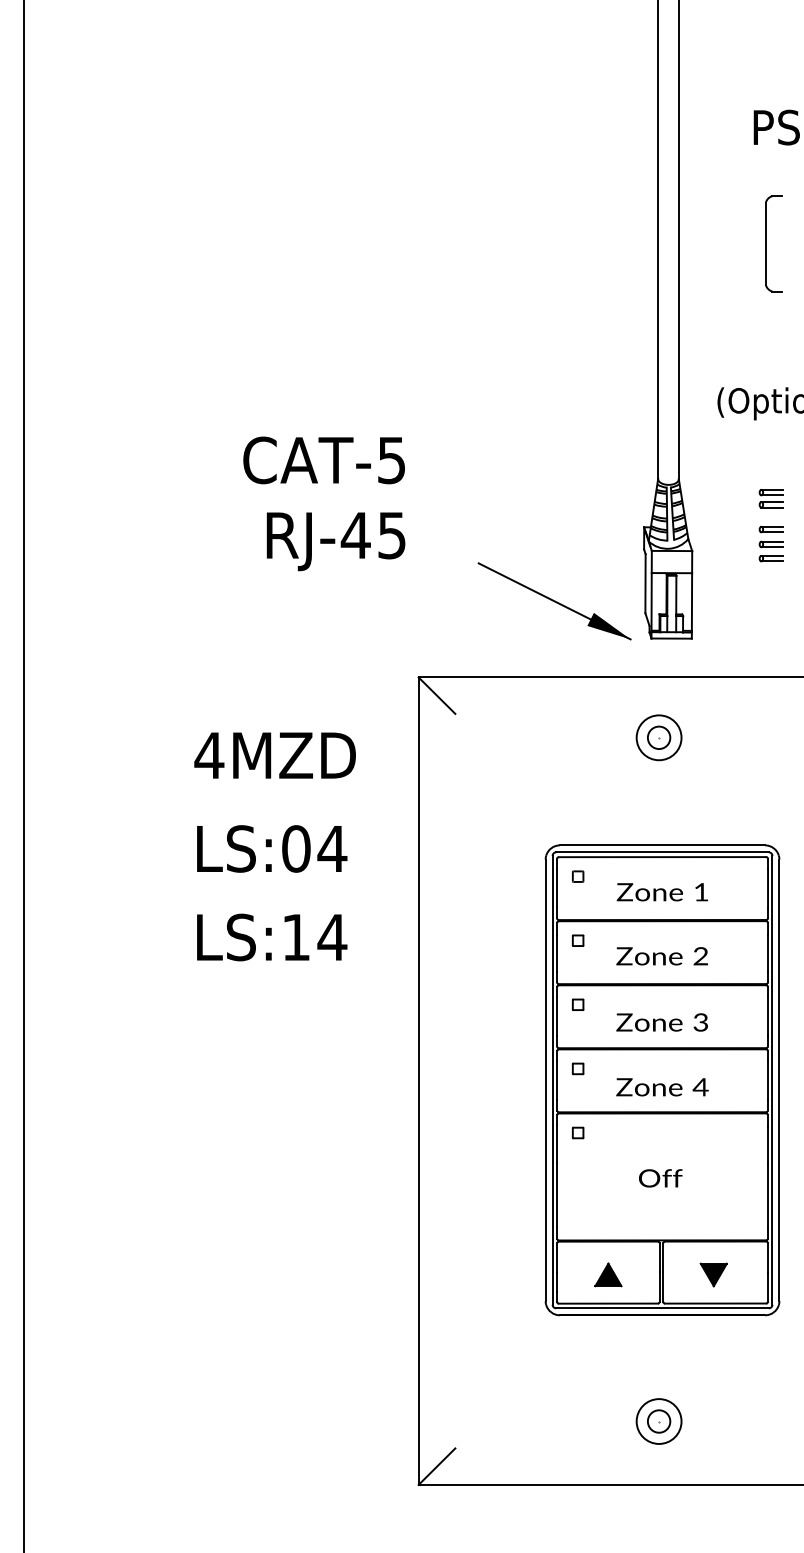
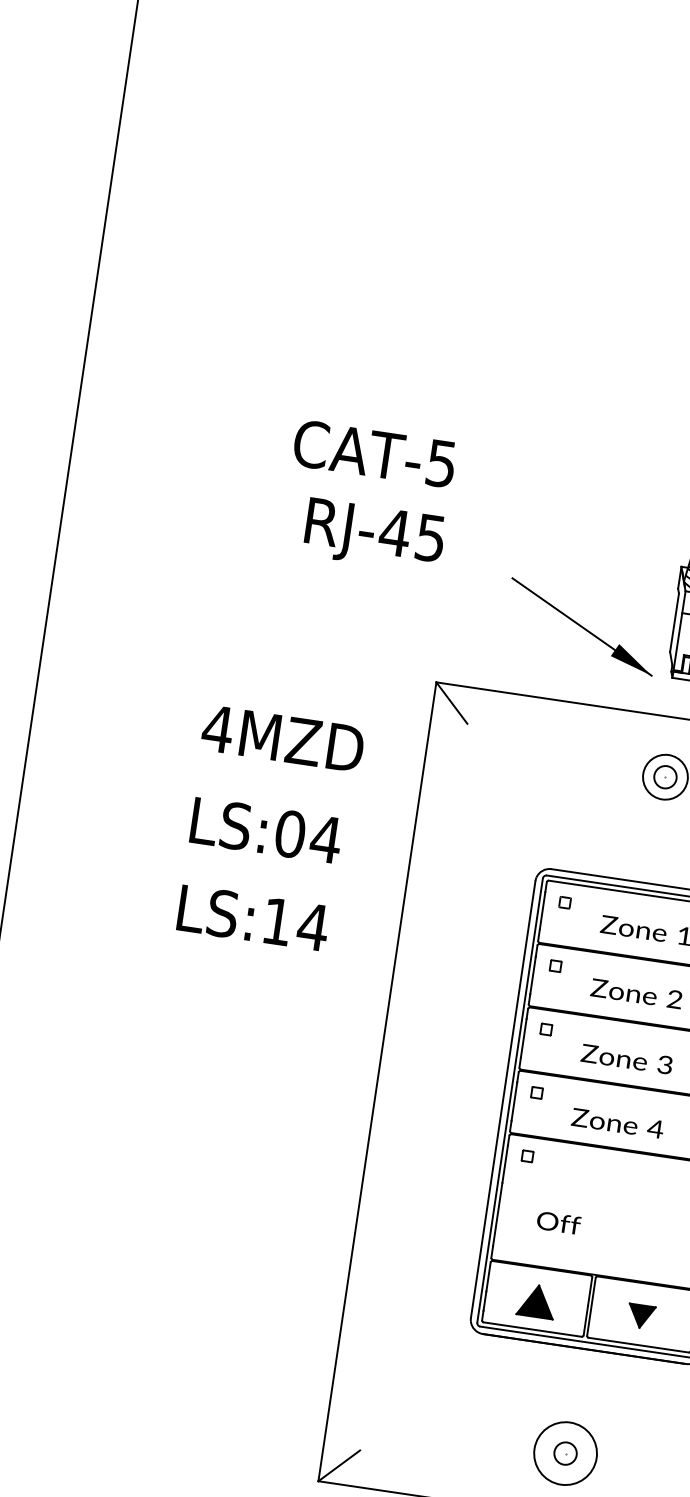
text: (660, 1178) -> (558, 1223), moved
part: (608, 1274) -> (537, 1300), size x1.4
circle: (658, 1421) -> (564, 1453), size x1.4

